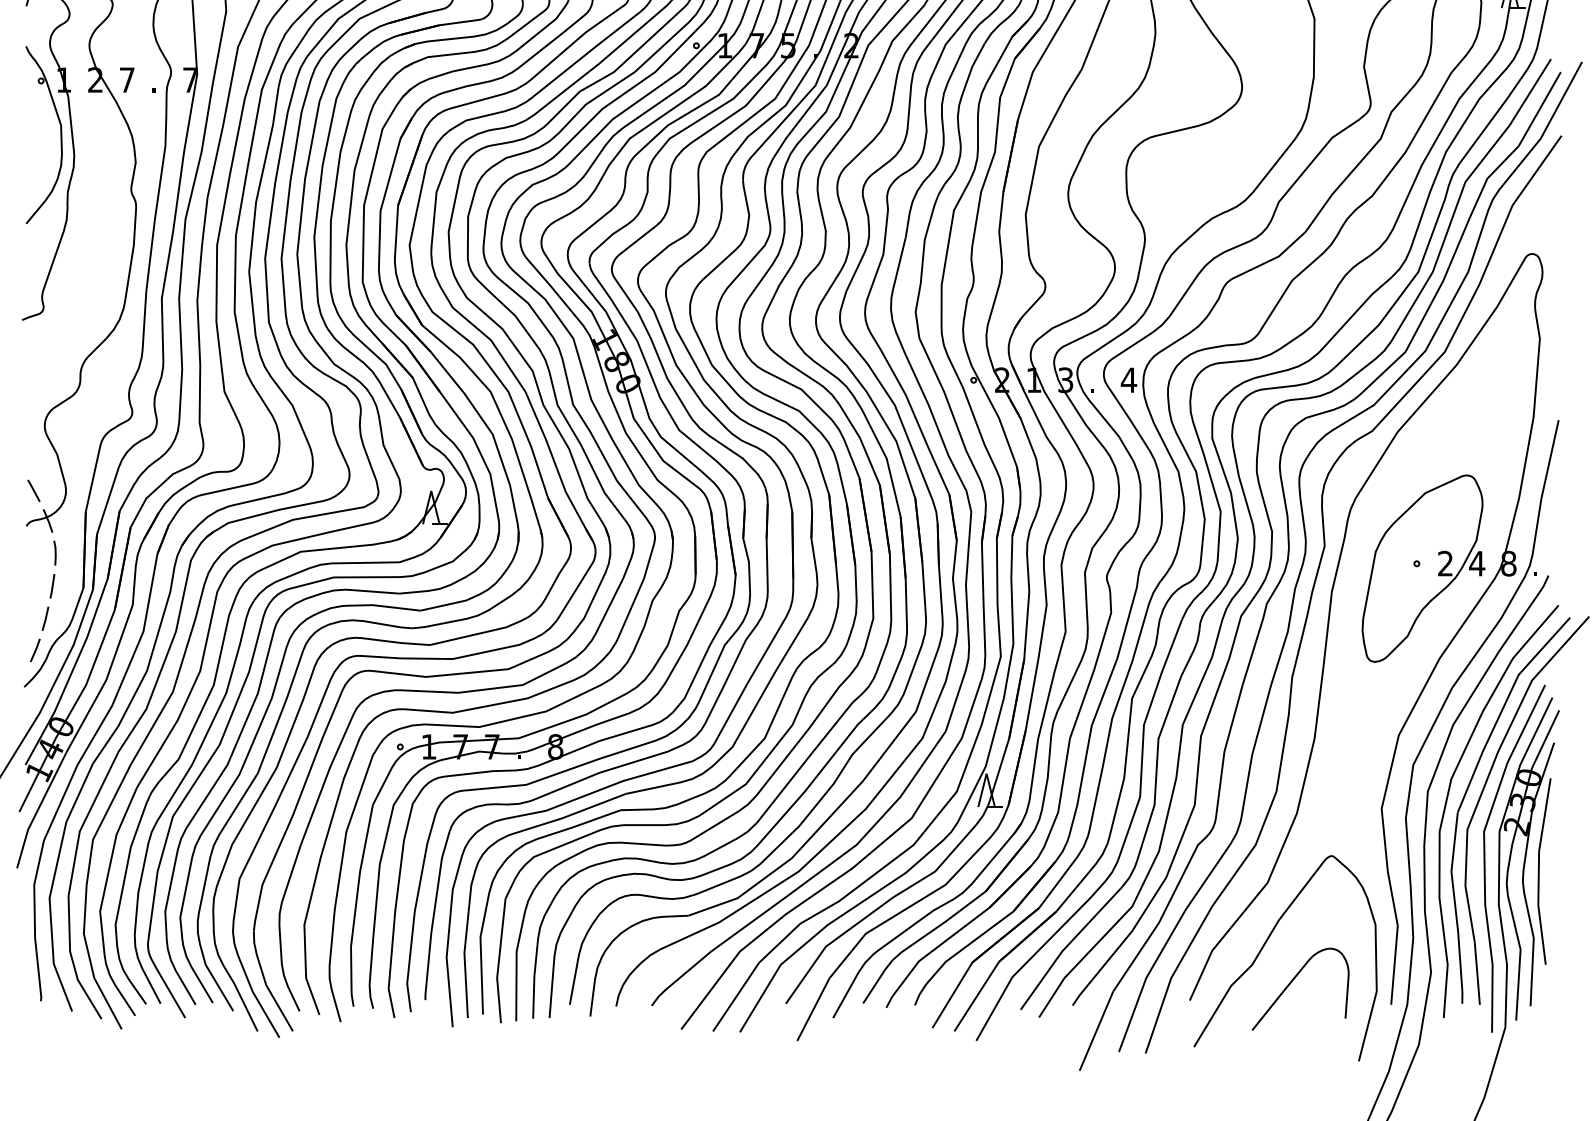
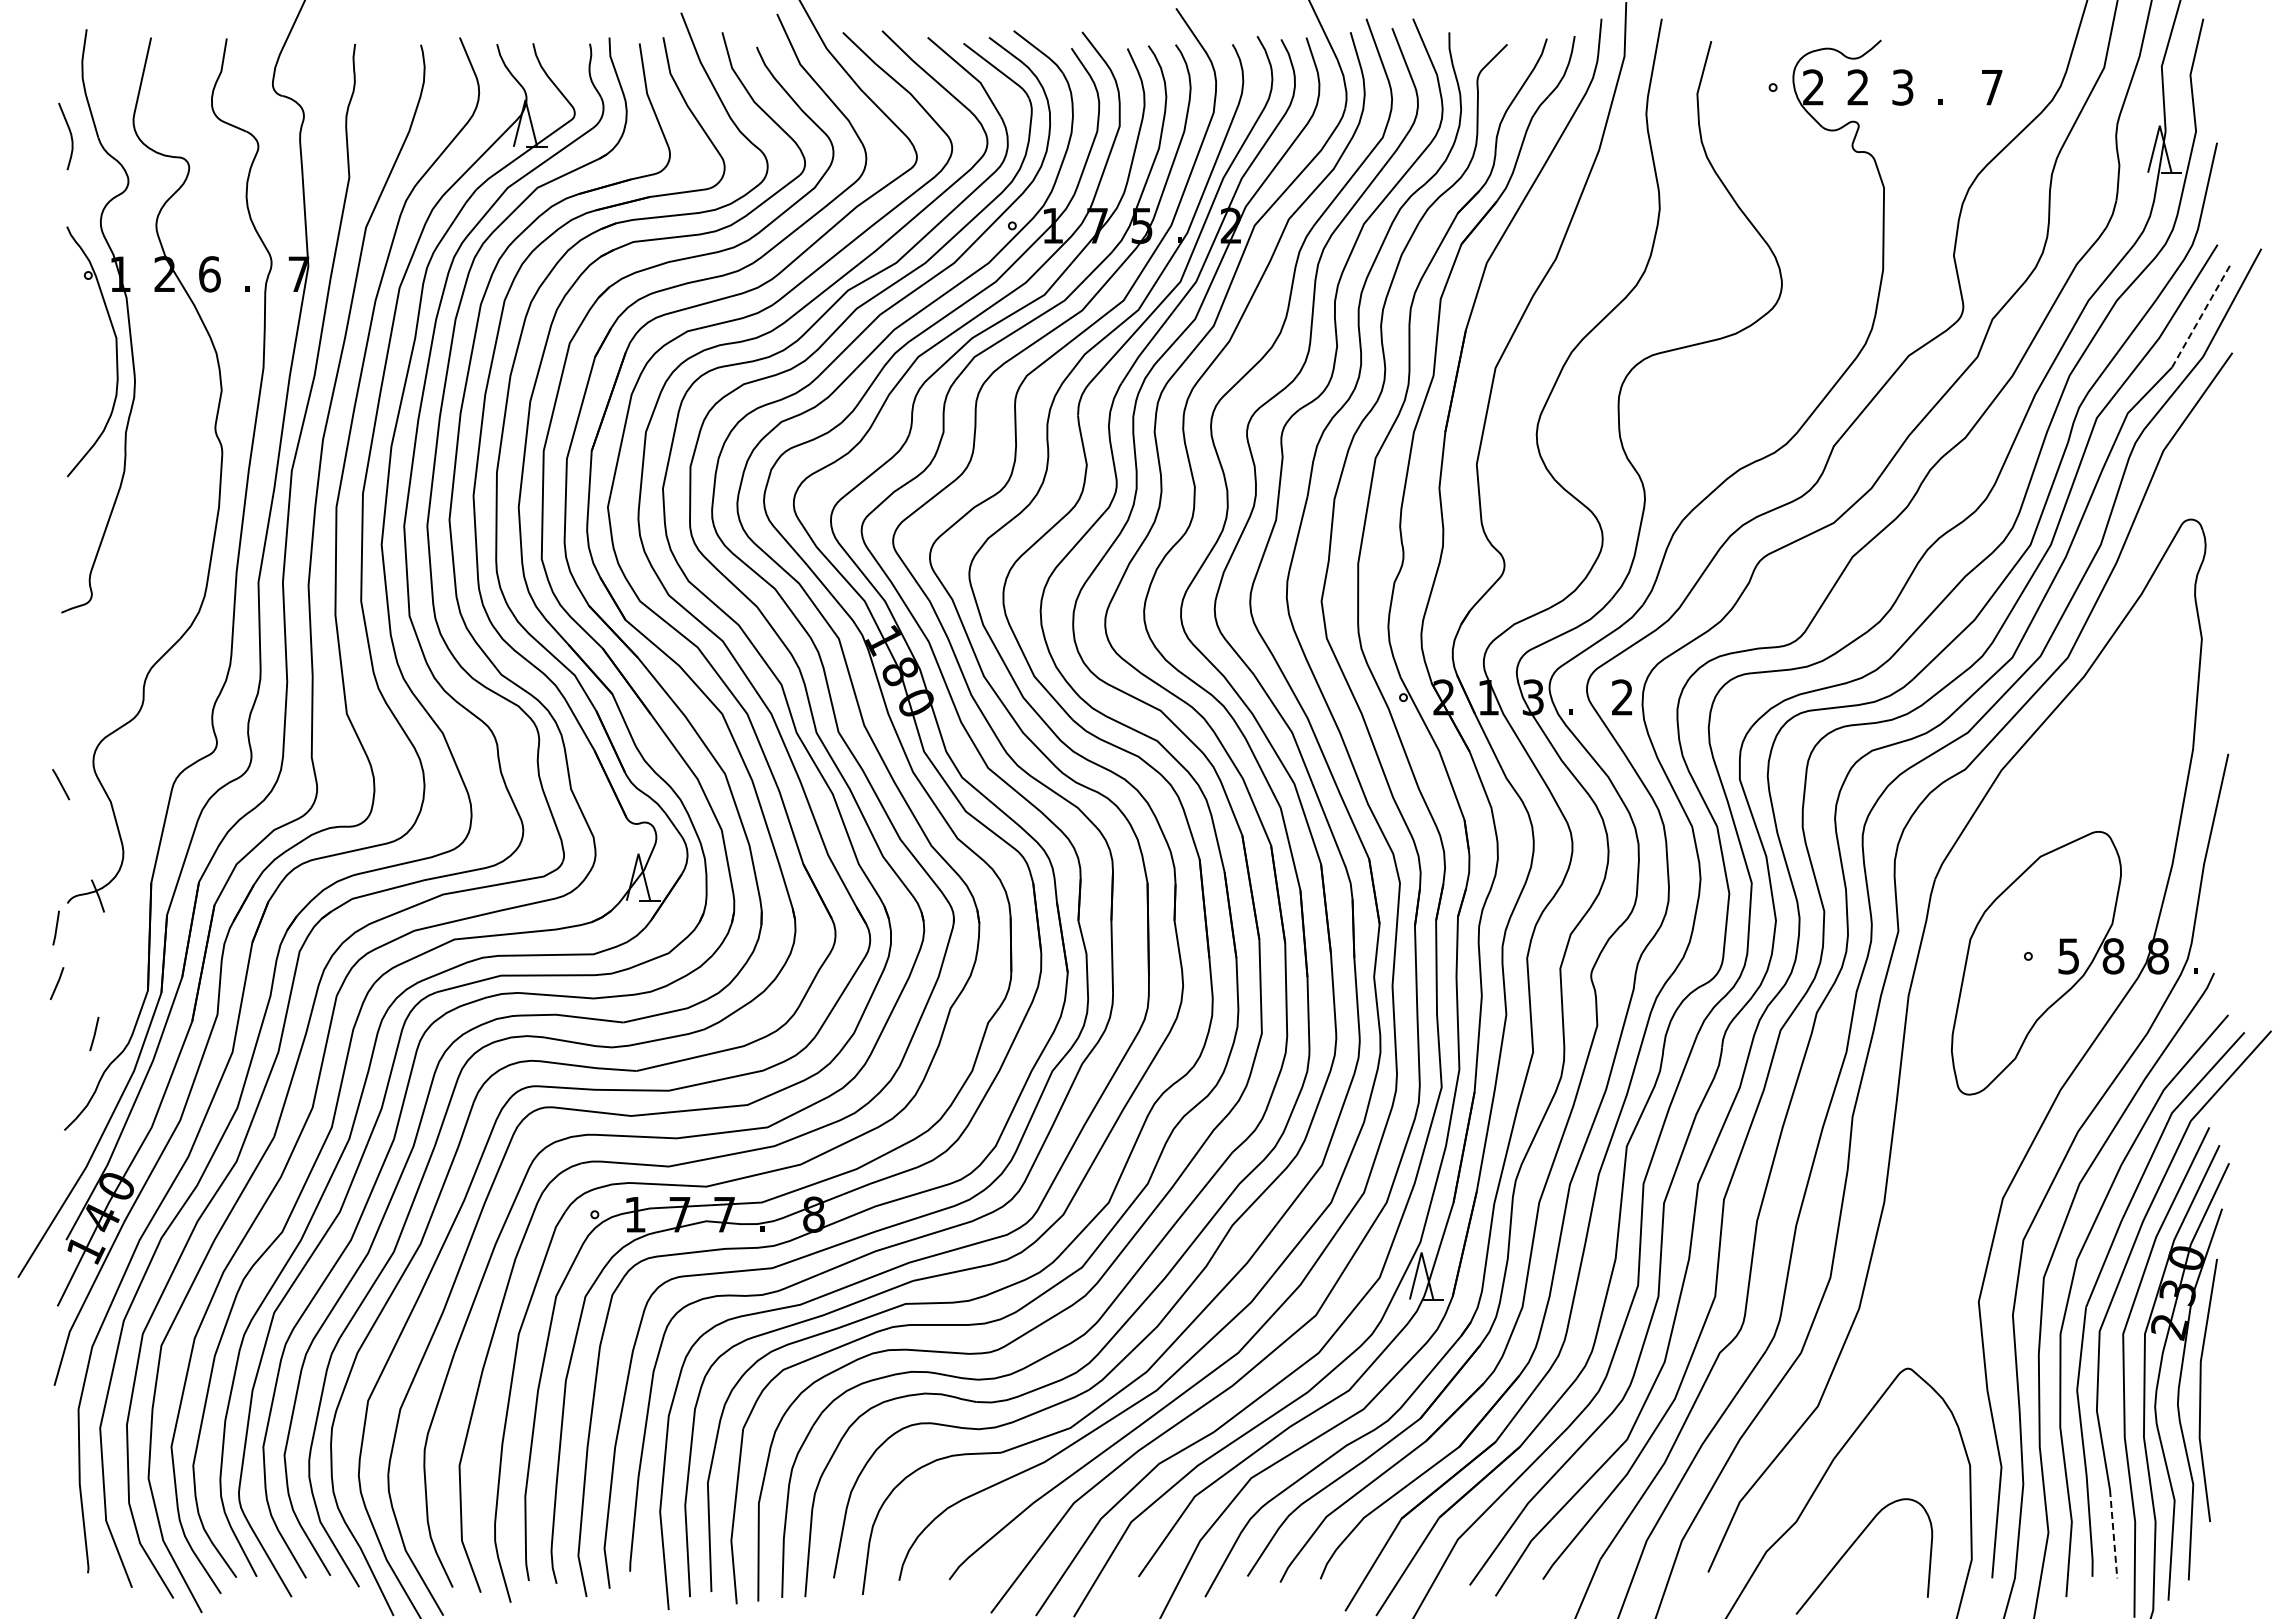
text: (127, 80) -> (209, 274), 7 -> 6
line: (1540, 108) -> (2202, 314), solid -> dashed
text: (1129, 380) -> (1622, 697), 4 -> 2
line: (34, 490) -> (61, 784), moved
line: (54, 553) -> (107, 941), removed
text: (1445, 563) -> (2068, 956), 2 -> 5
text: (1477, 563) -> (2113, 956), 4 -> 8
line: (51, 585) -> (55, 927), moved
line: (34, 650) -> (56, 983), moved
line: (1477, 973) -> (2113, 1534), solid -> dashed

